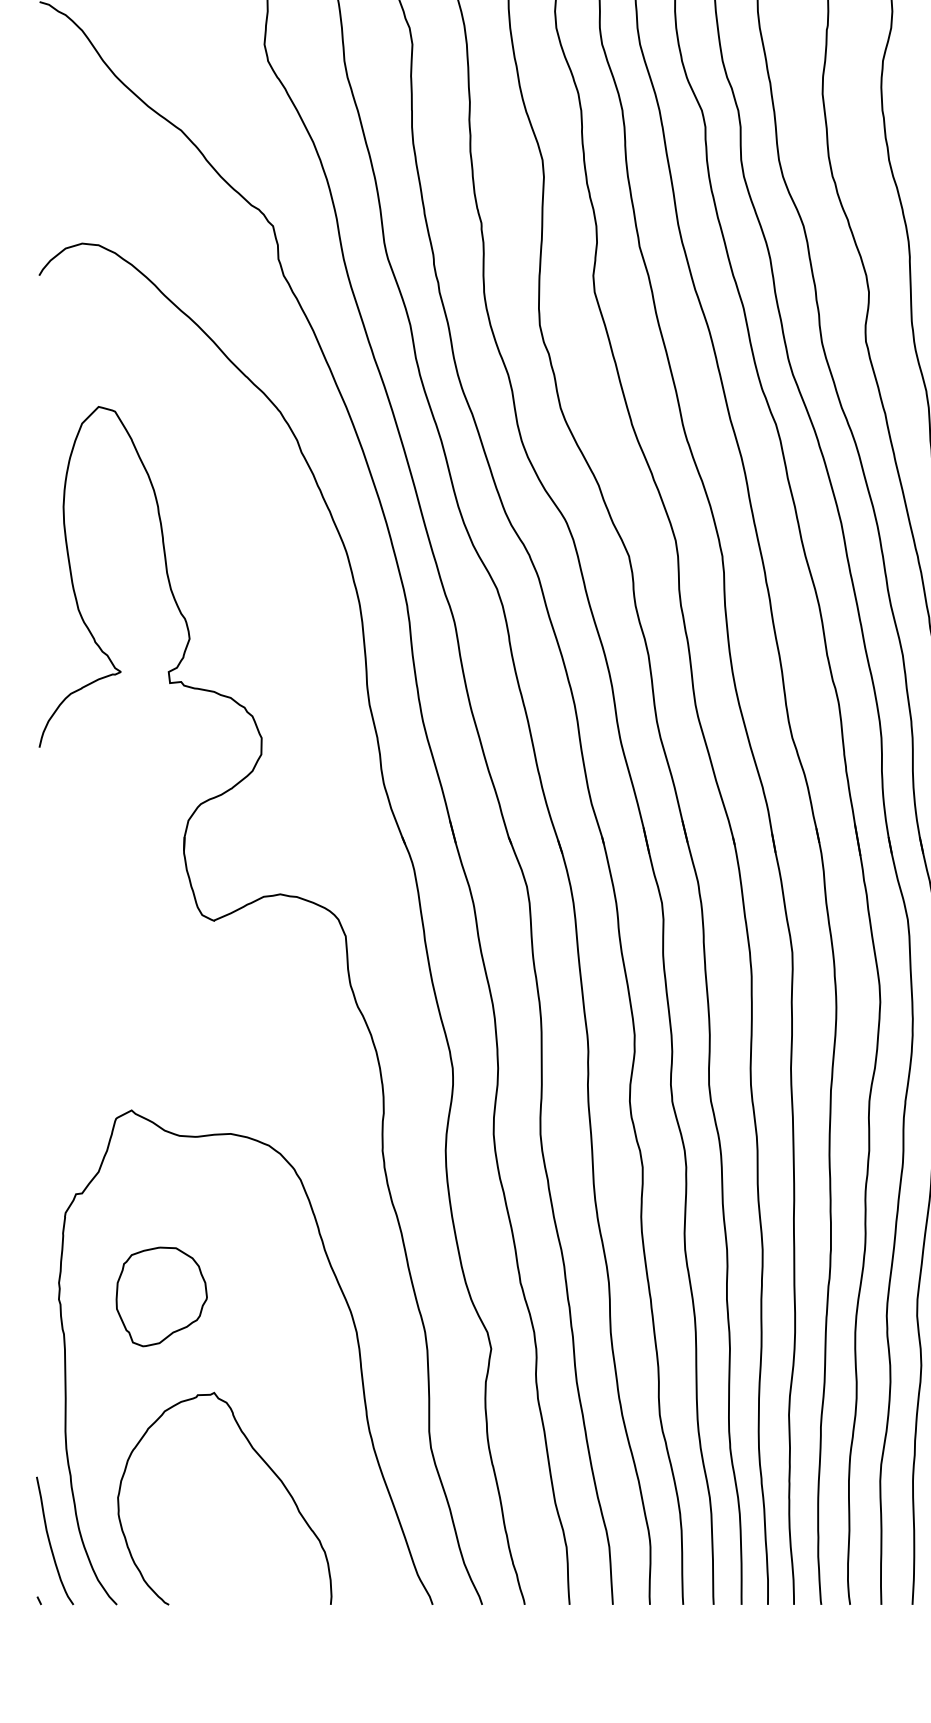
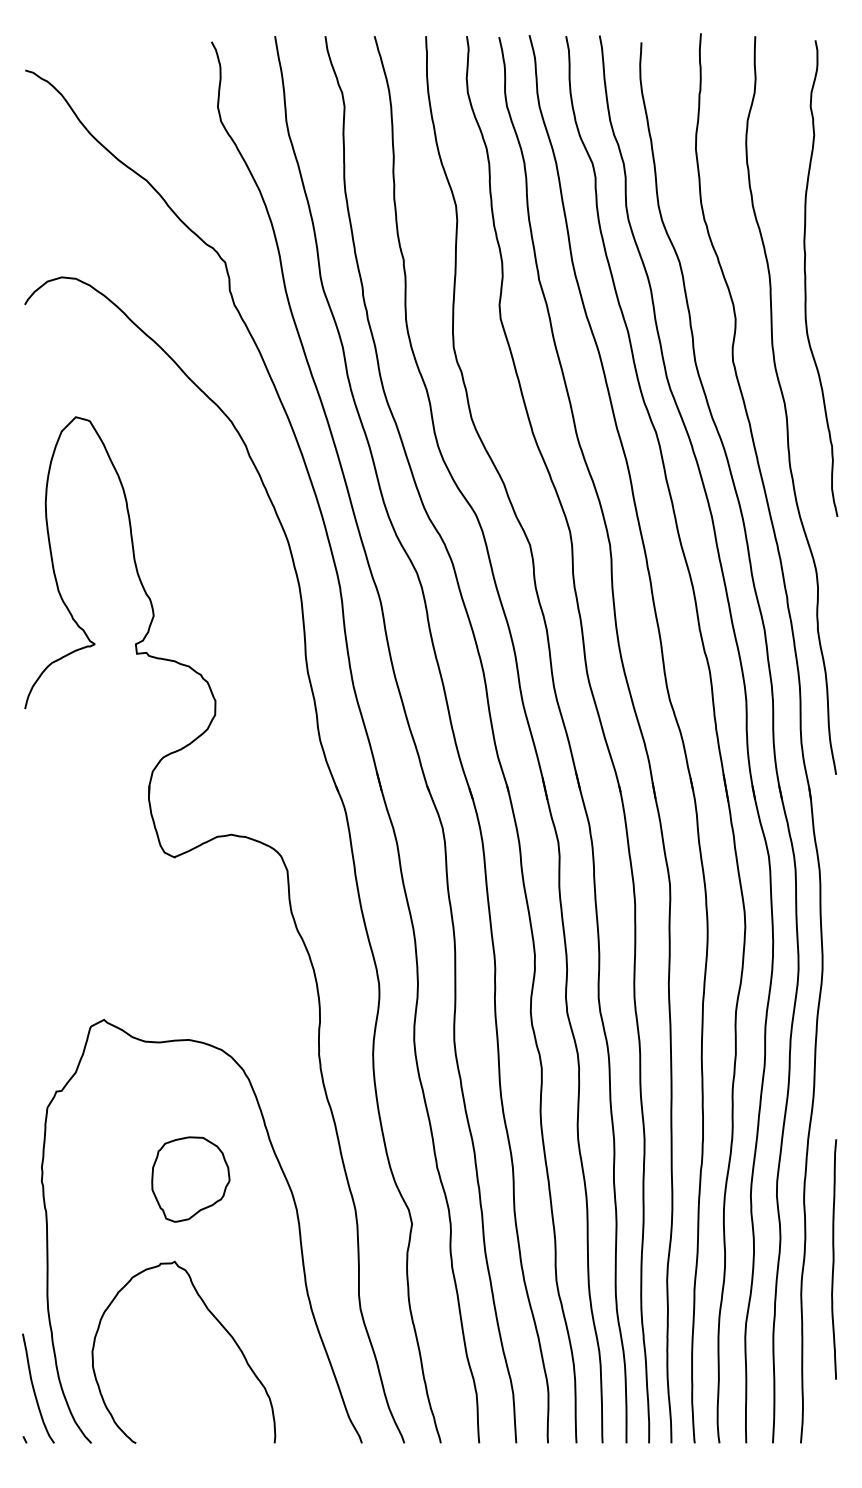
part: (161, 1296) -> (190, 1179), moved

